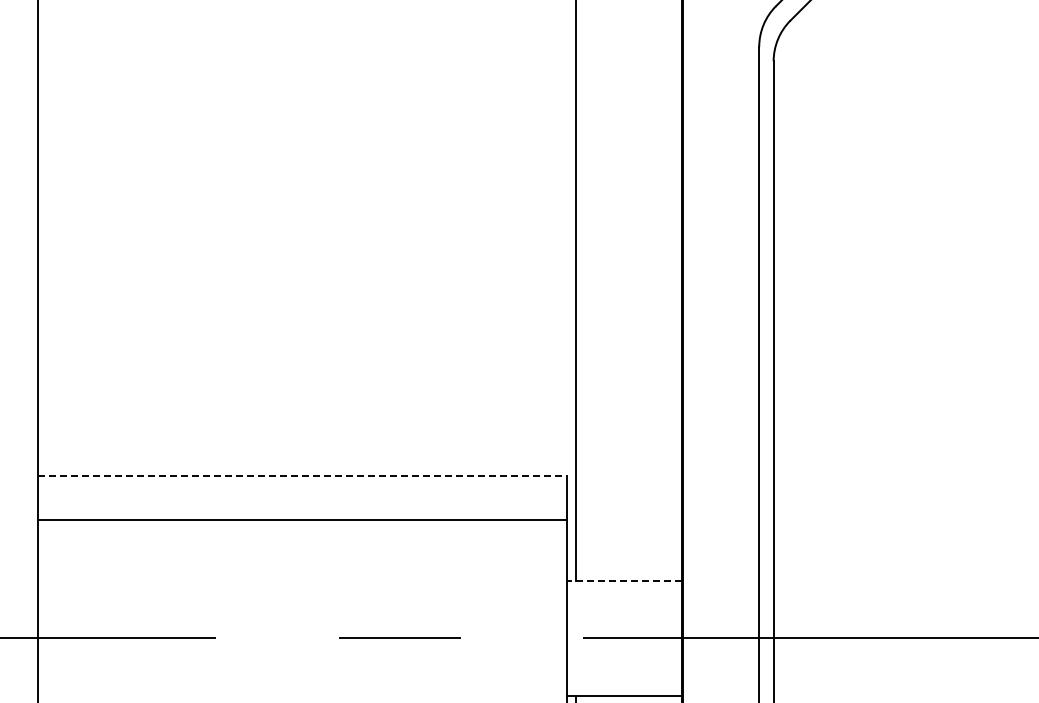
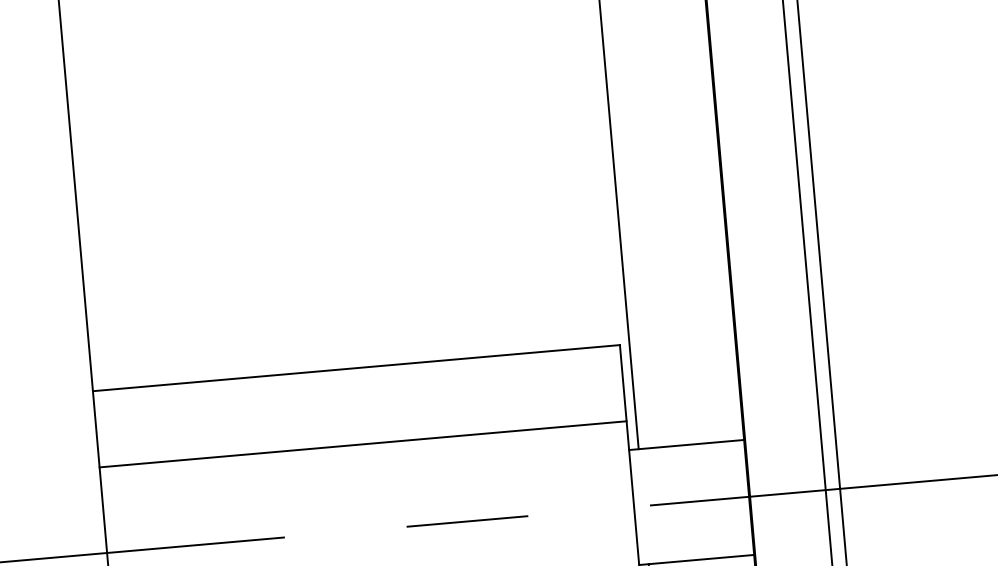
line: (302, 475) -> (356, 368), dashed -> solid
line: (301, 520) -> (362, 444), moved
line: (624, 580) -> (686, 444), dashed -> solid

